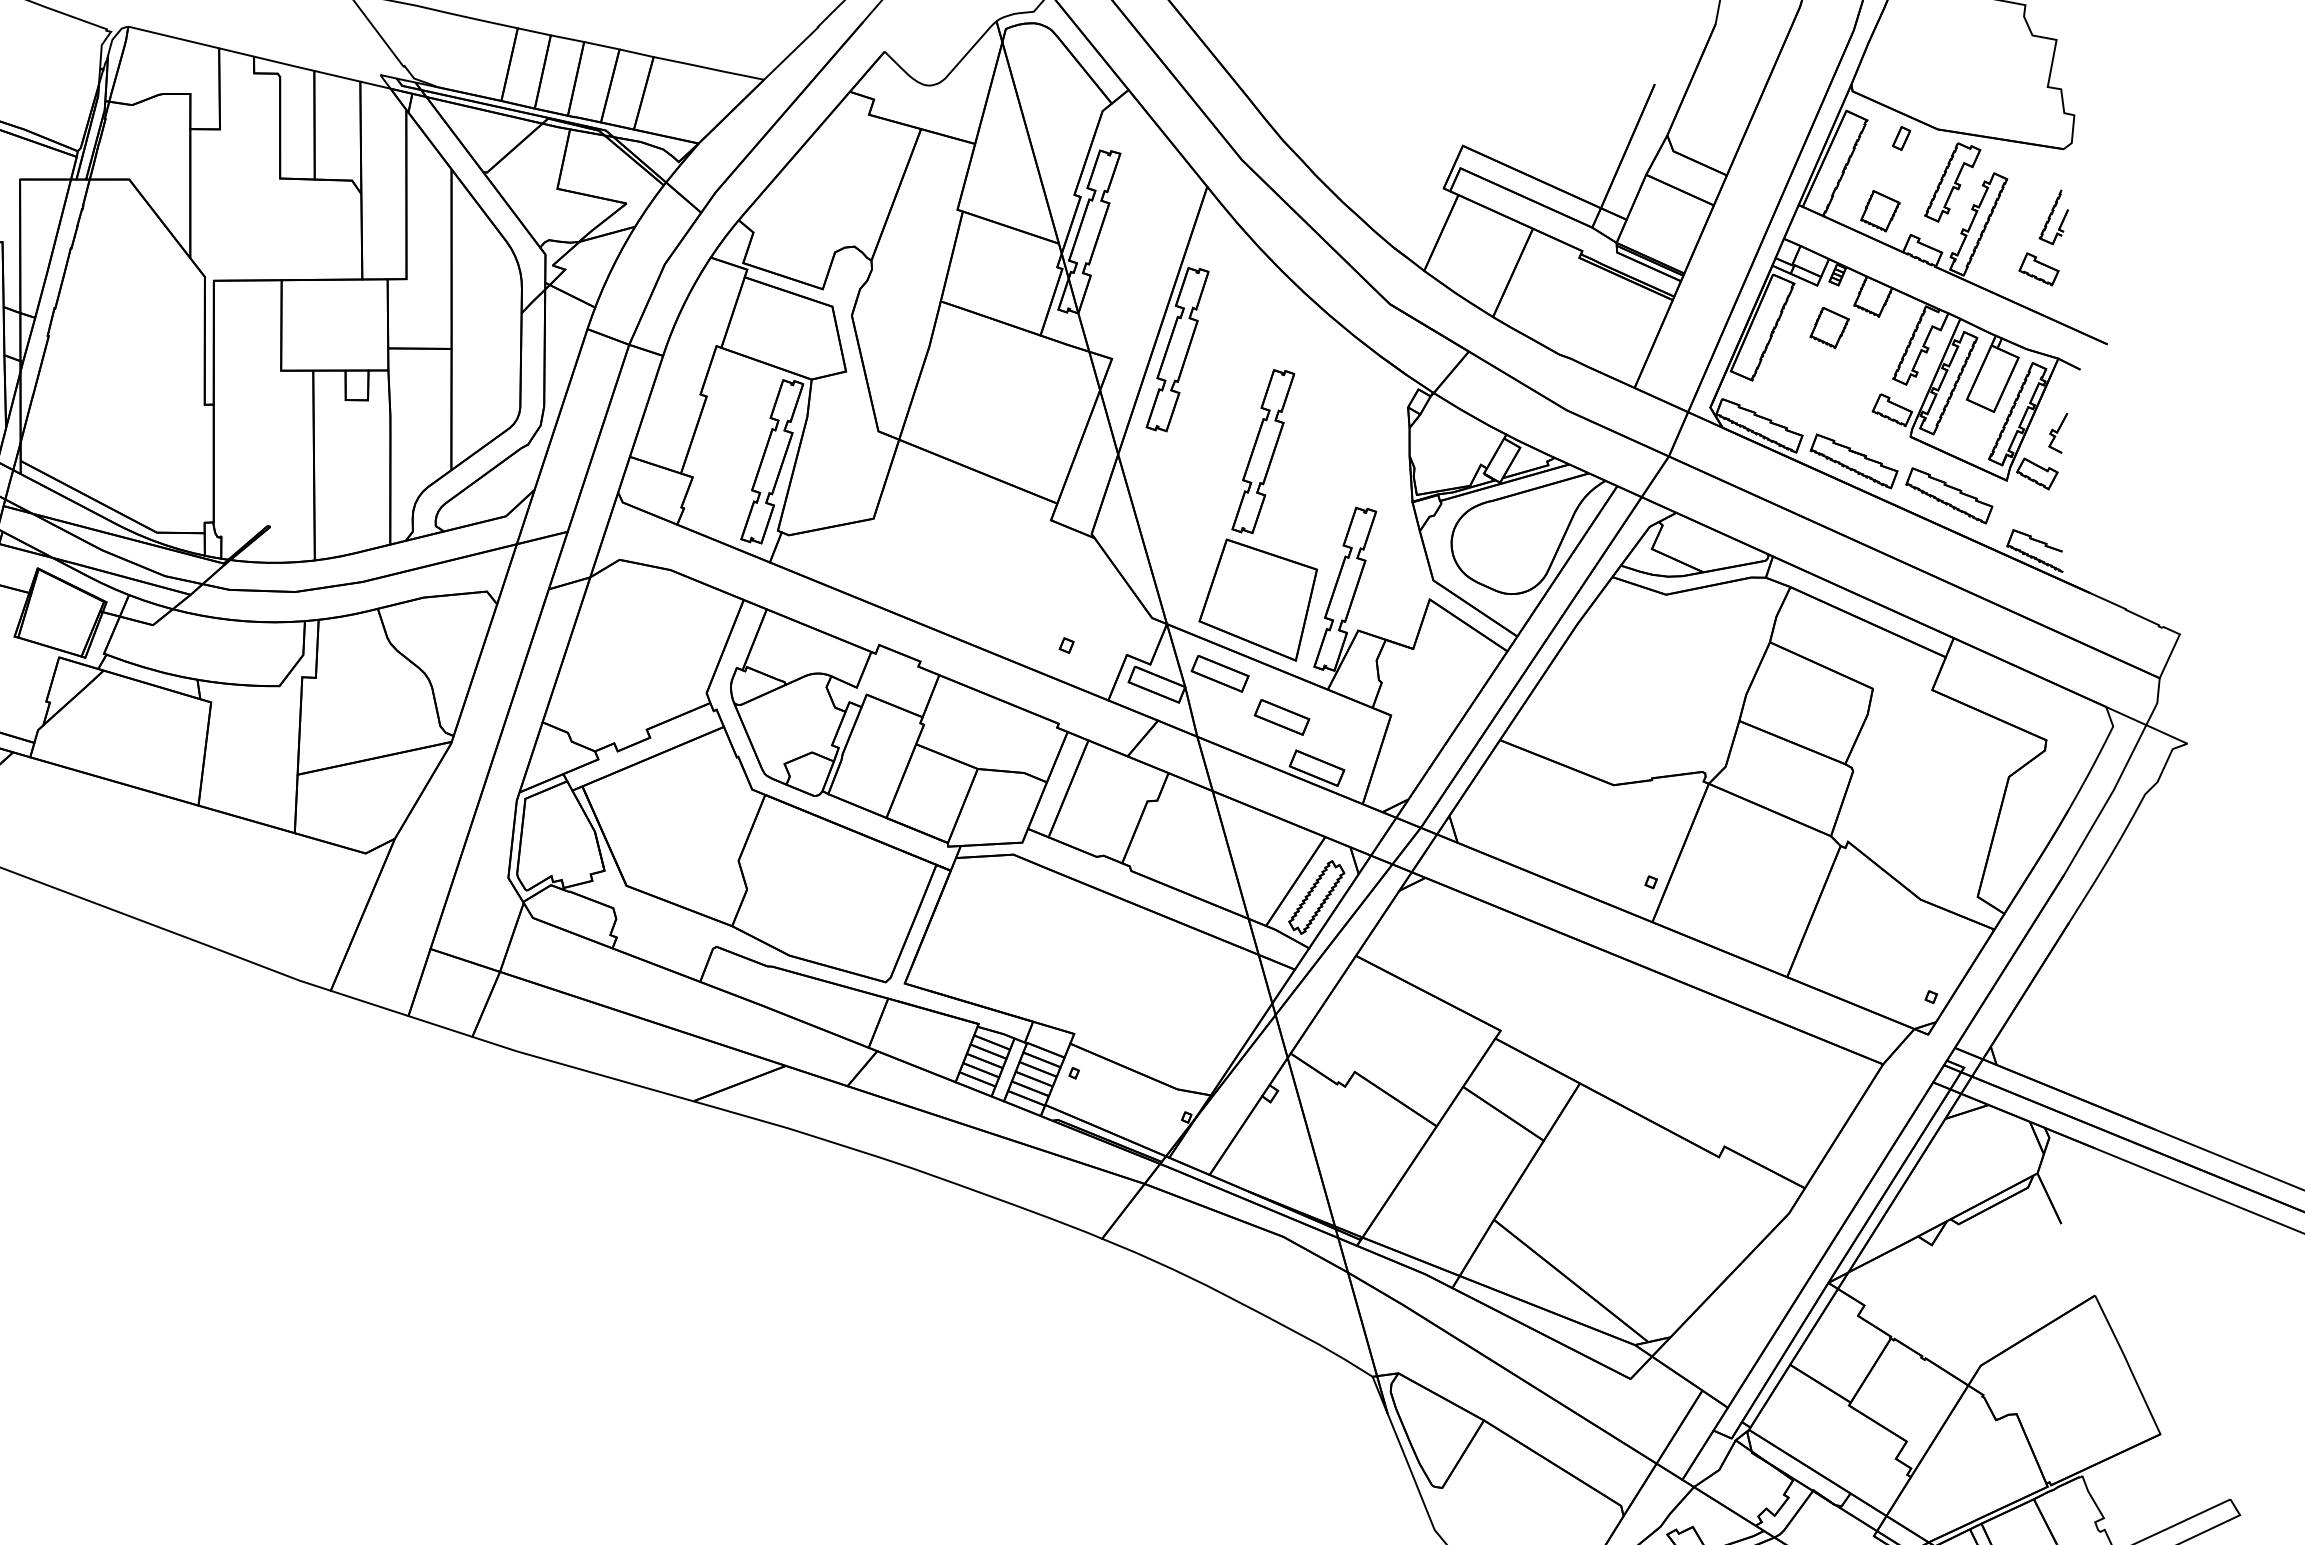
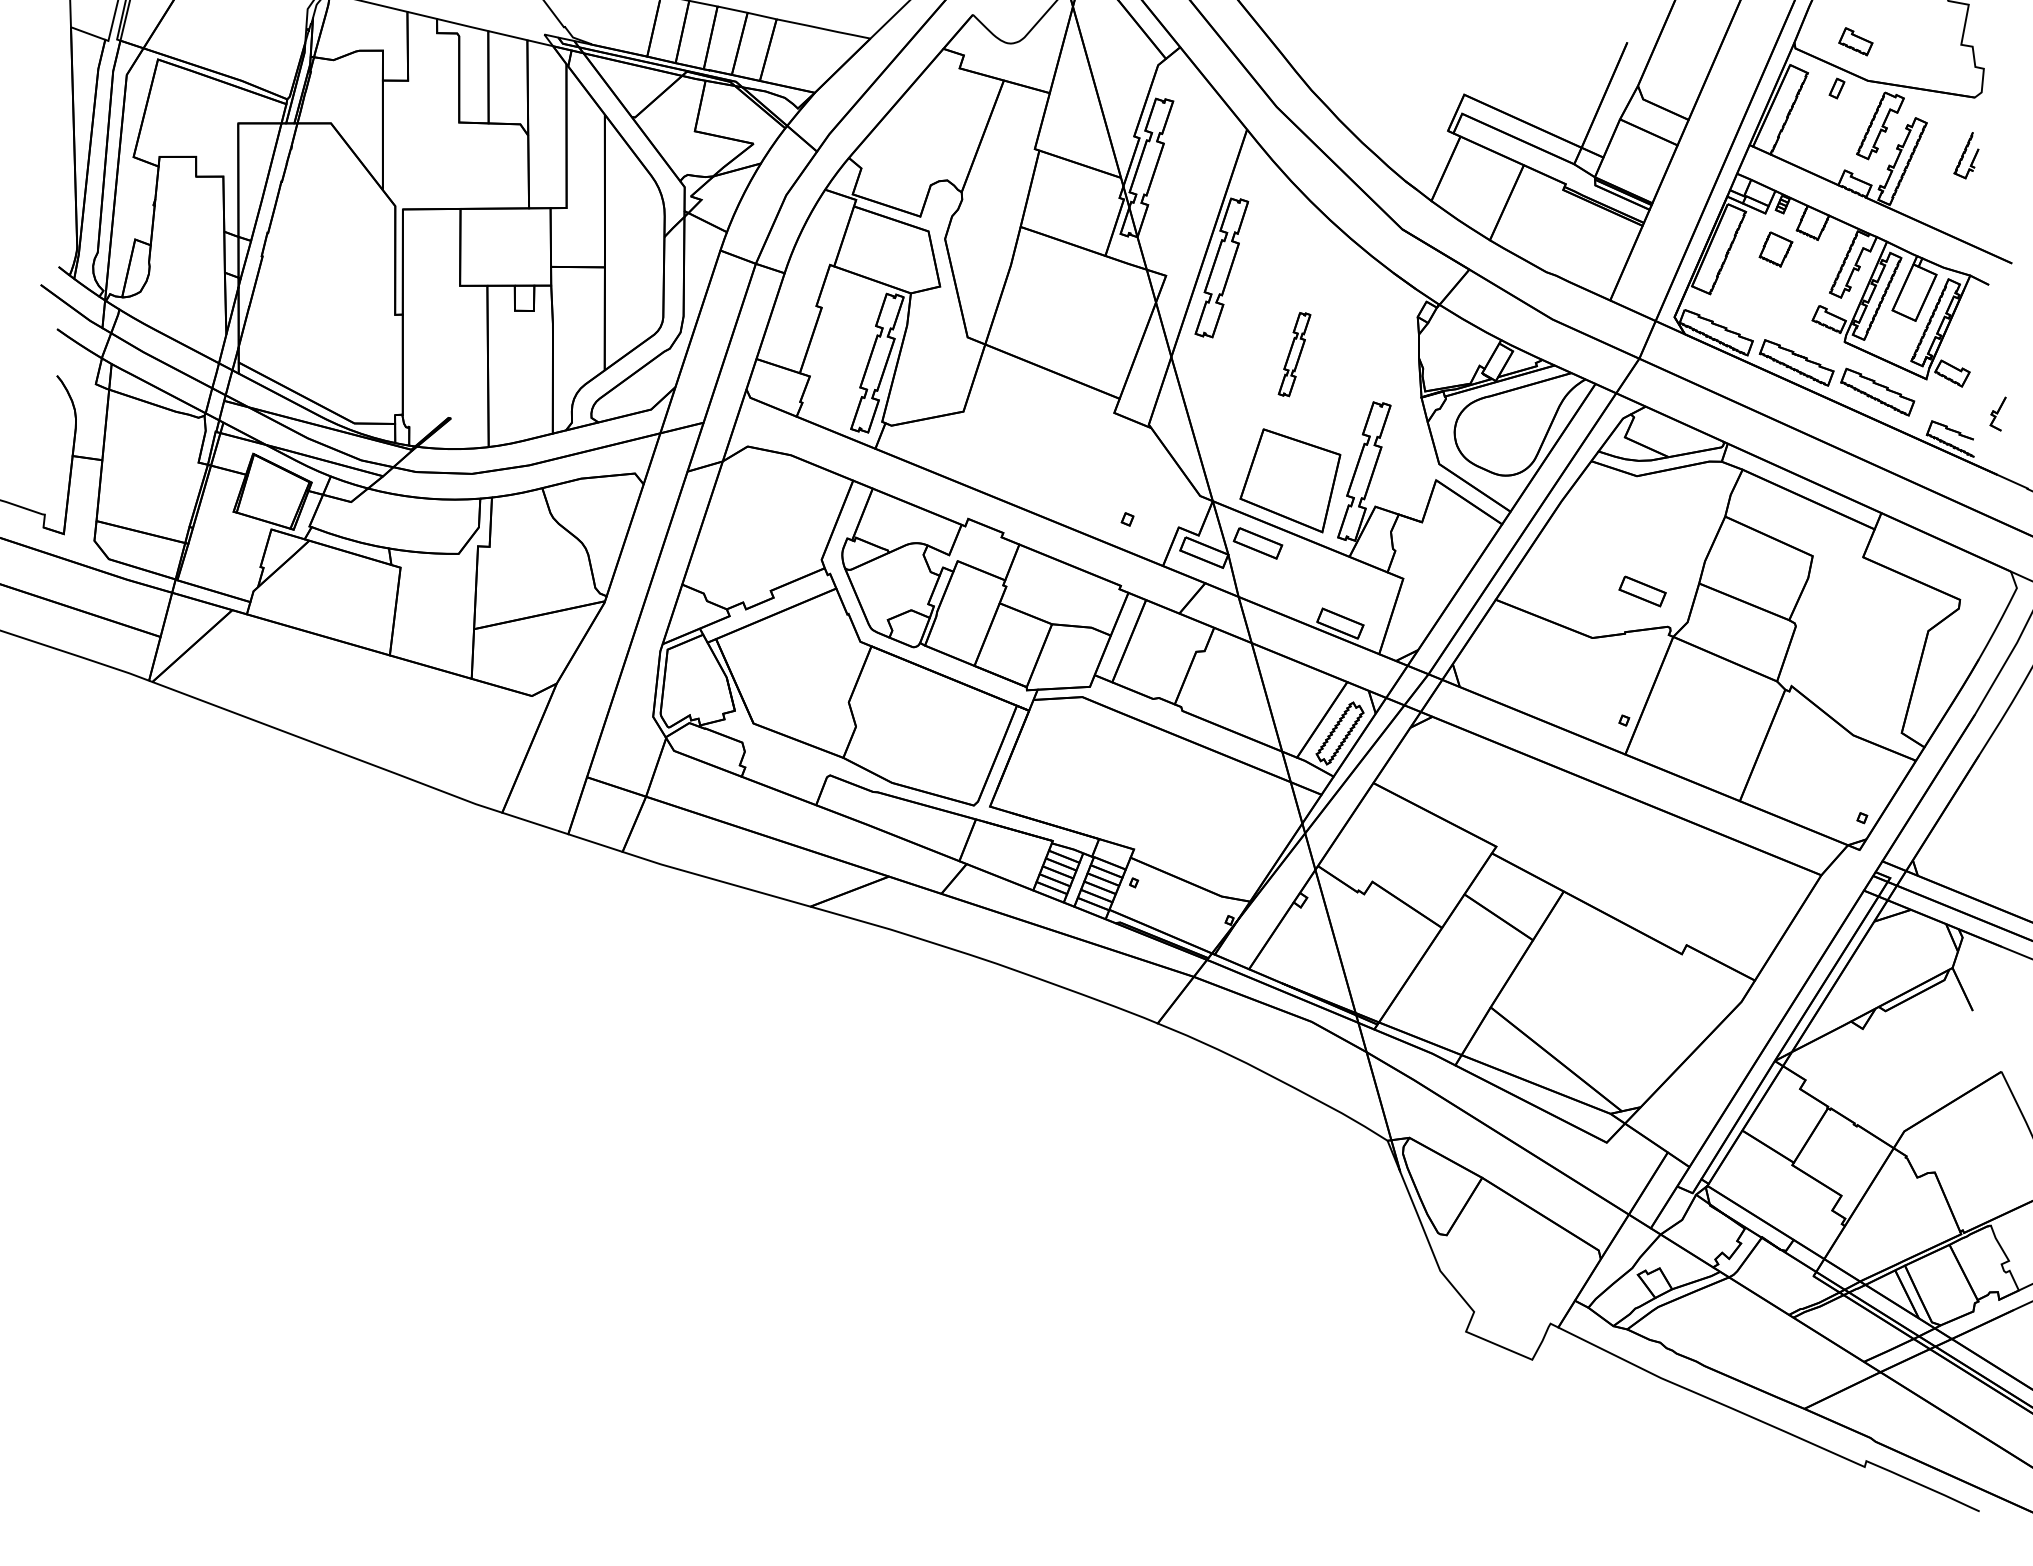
part: (1879, 211) -> (1818, 150), removed
part: (2038, 269) -> (1855, 41), moved
part: (2057, 432) -> (1997, 413), moved
part: (1263, 451) -> (1294, 354), size x0.6
part: (1281, 717) -> (1642, 591), moved

